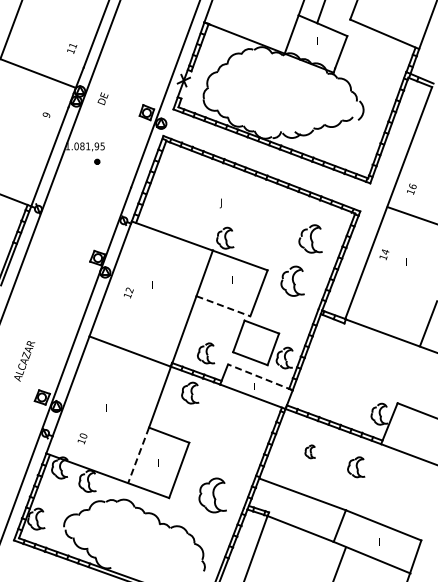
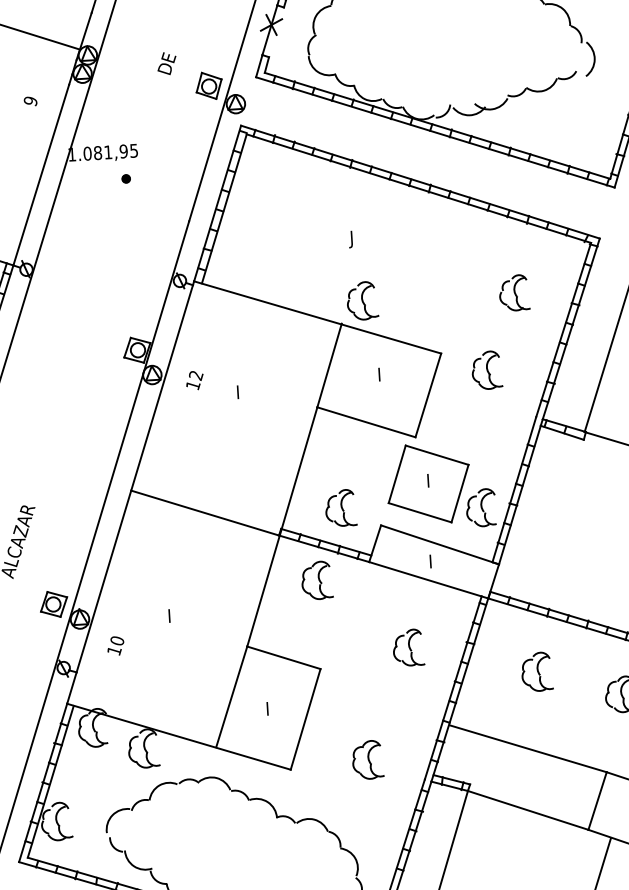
text: (102, 98) -> (165, 63), moved
part: (310, 238) -> (514, 292), size x0.71
part: (292, 281) -> (486, 370), size x0.71
text: (128, 292) -> (194, 379), moved
line: (223, 306) -> (366, 422), dashed -> solid
line: (260, 377) -> (440, 545), dashed -> solid
part: (239, 433) -> (408, 647), added
text: (82, 438) -> (115, 645), moved
part: (310, 451) -> (537, 671), size x1.67
line: (138, 455) -> (231, 697), dashed -> solid
part: (212, 494) -> (367, 758), size x0.62

